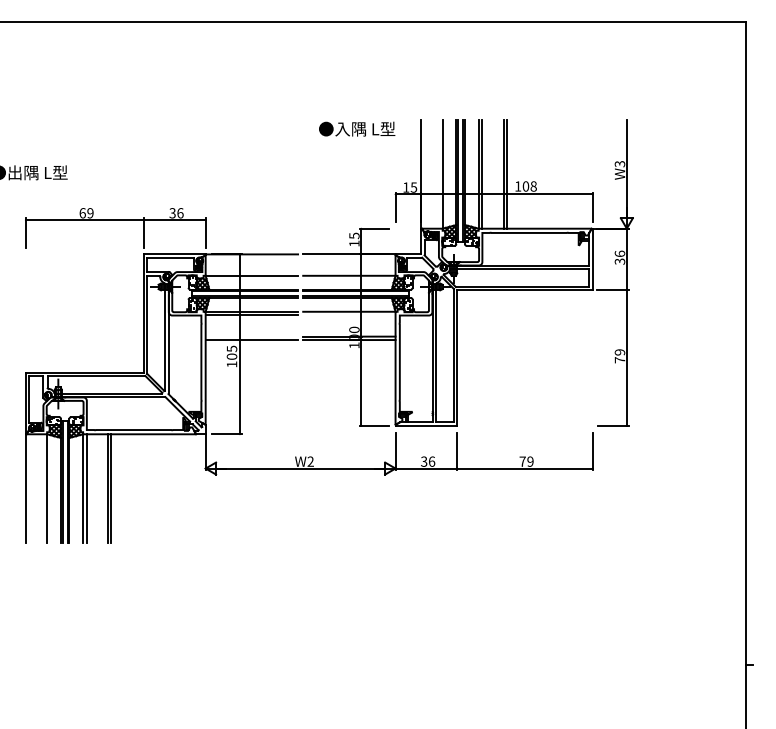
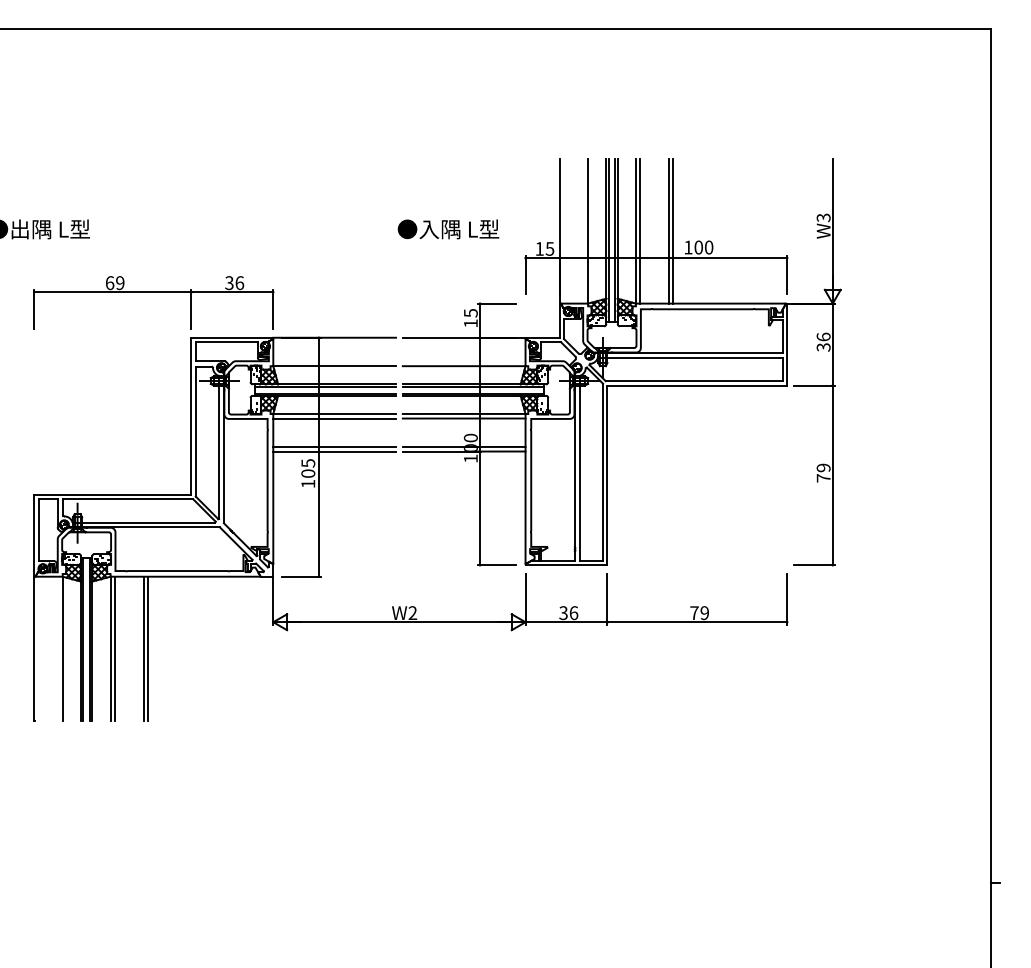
text: (357, 129) -> (448, 229), moved
text: (533, 186) -> (708, 247), 108 -> 100
line: (348, 315) -> (463, 418), added
line: (251, 336) -> (334, 446), added

